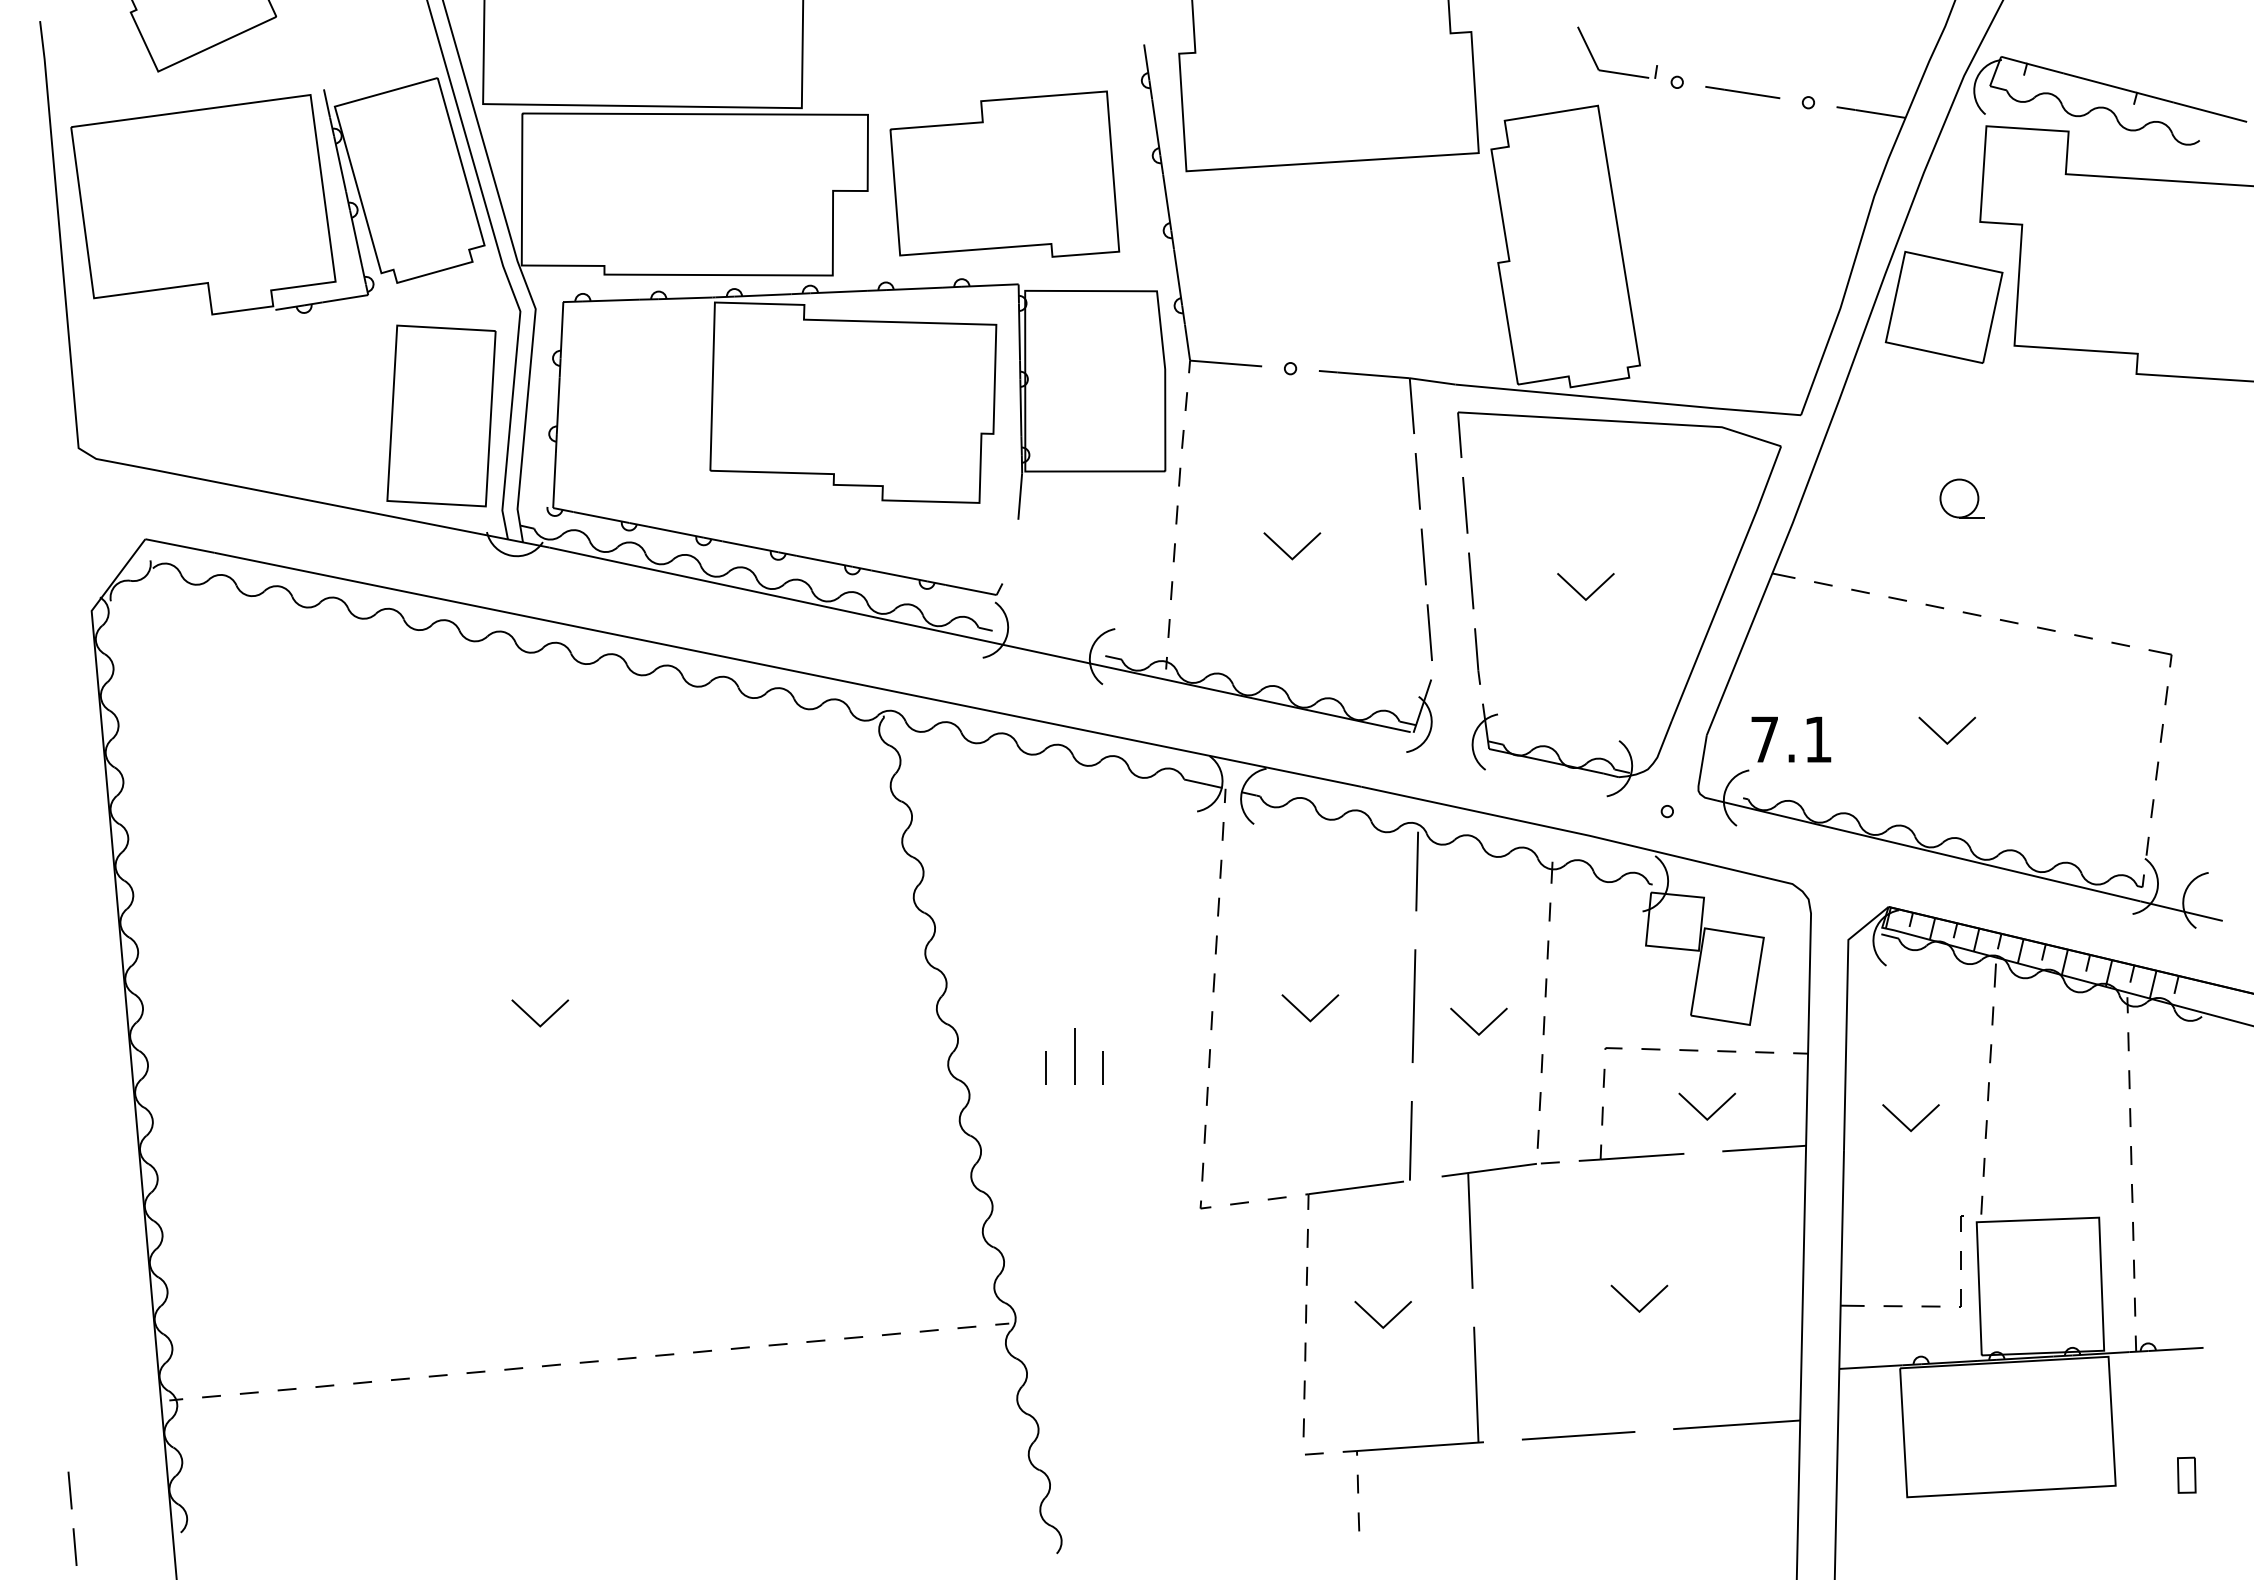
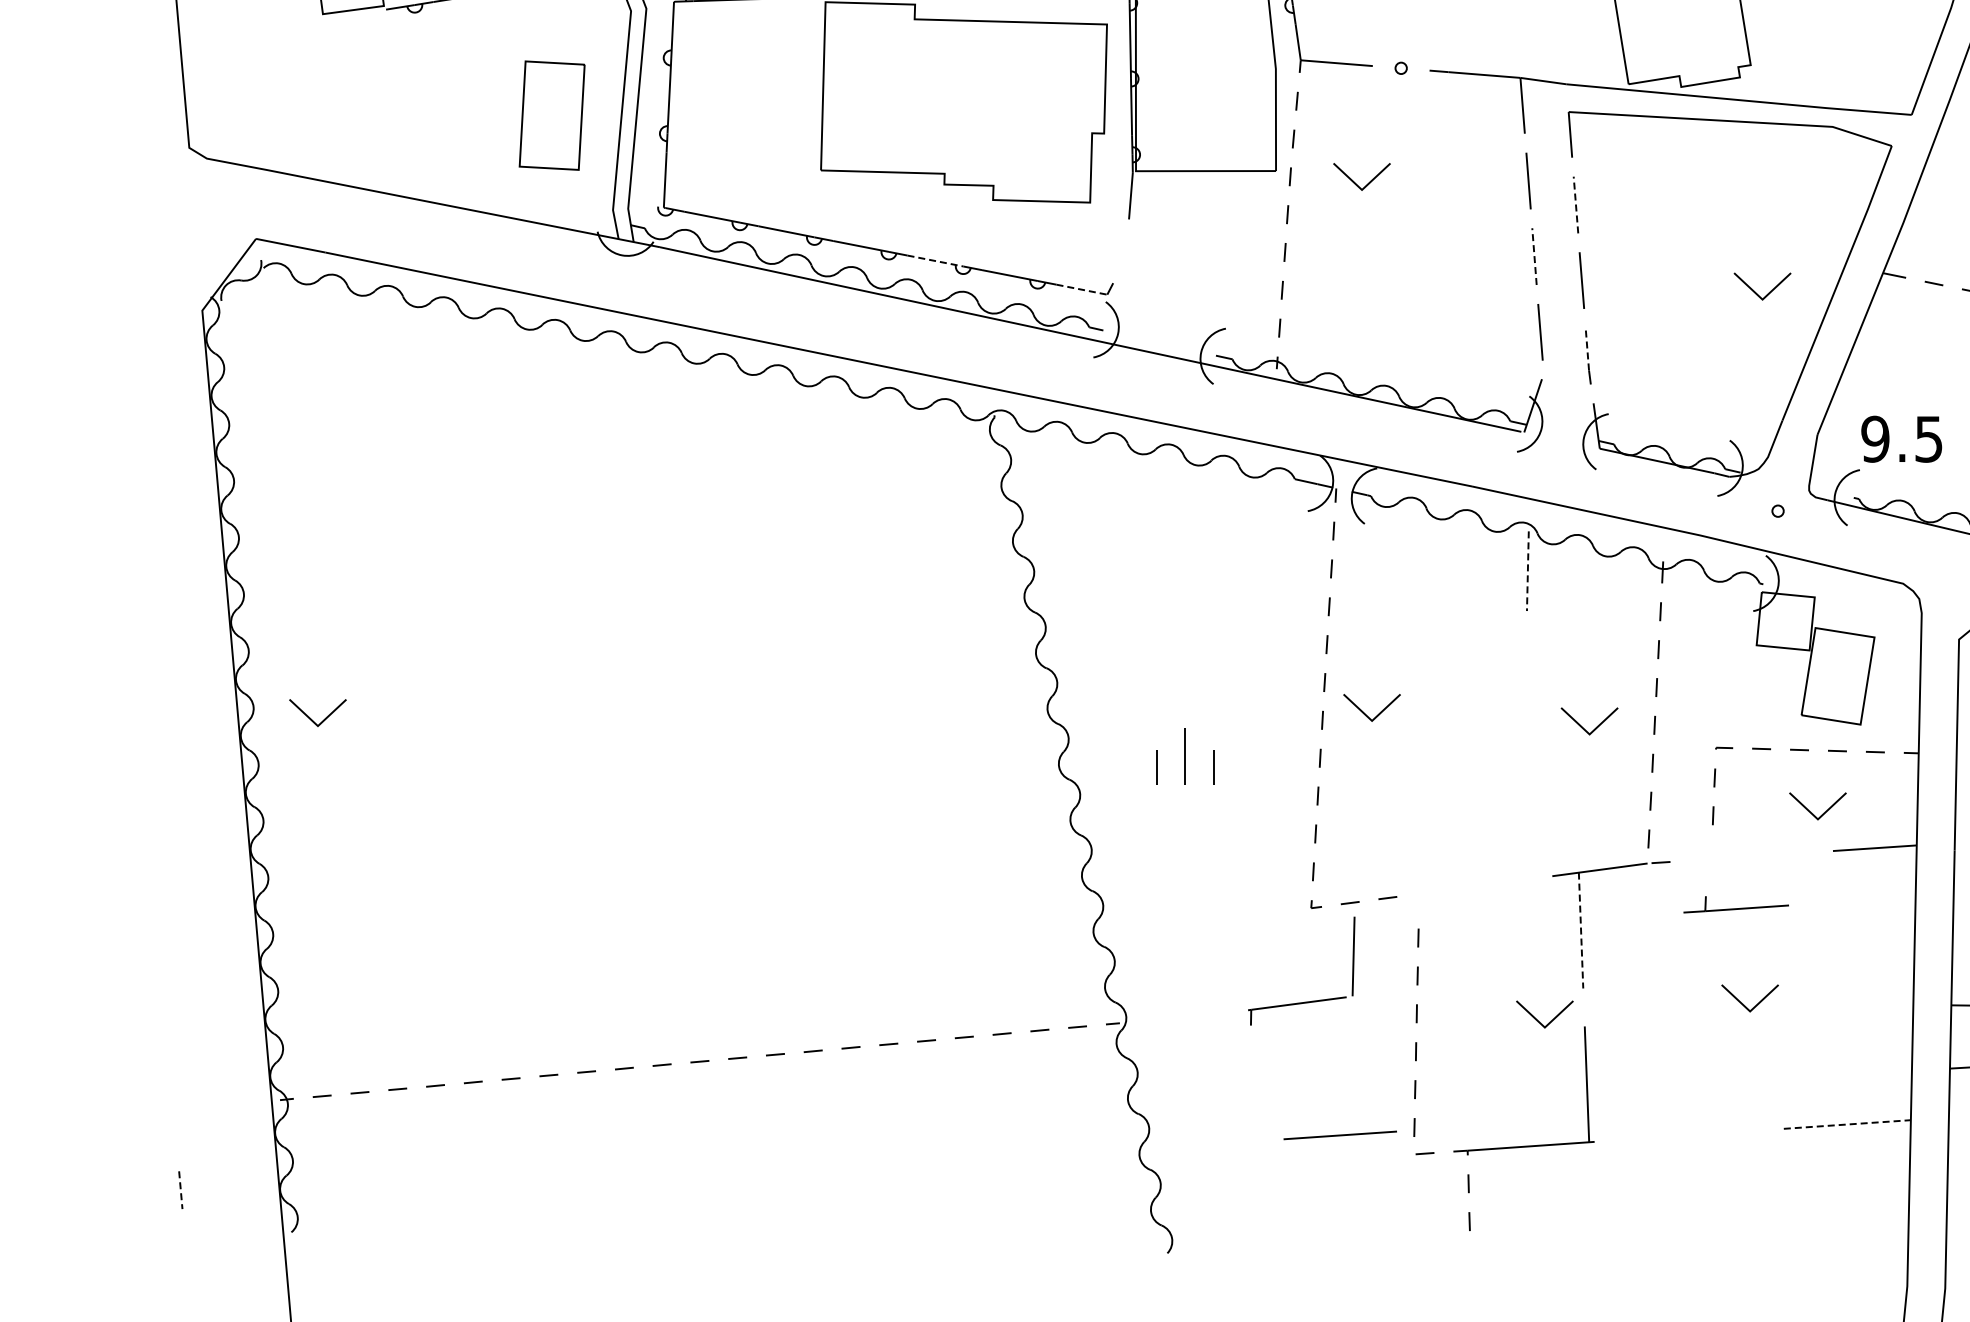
part: (441, 415) -> (552, 115), size x0.6
line: (1465, 504) -> (1576, 204), solid -> dashed
part: (1286, 552) -> (1356, 183), moved
line: (1423, 556) -> (1534, 256), solid -> dashed
line: (825, 561) -> (936, 261), solid -> dashed
line: (971, 590) -> (1082, 290), solid -> dashed
part: (1579, 592) -> (1756, 292), moved
line: (1476, 649) -> (1587, 349), solid -> dashed
text: (1790, 739) -> (1901, 439), 7.1 -> 9.5
line: (1417, 871) -> (1528, 571), solid -> dashed
line: (1413, 1005) -> (1524, 705), removed
part: (1304, 1014) -> (1366, 714), moved
part: (534, 1019) -> (312, 719), moved
part: (1631, 1152) -> (1736, 904), moved
part: (1364, 1185) -> (1307, 1001), moved
line: (1470, 1230) -> (1581, 930), solid -> dashed
part: (1376, 1320) -> (1538, 1020), moved
line: (1736, 1424) -> (1847, 1124), solid -> dashed
line: (1578, 1435) -> (1340, 1135), moved
line: (70, 1490) -> (181, 1190), solid -> dashed
line: (74, 1546) -> (185, 1246), removed

